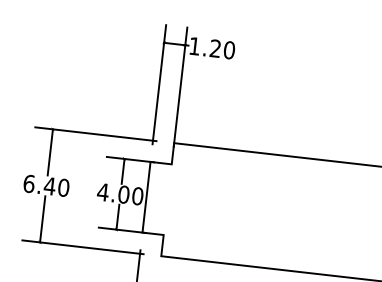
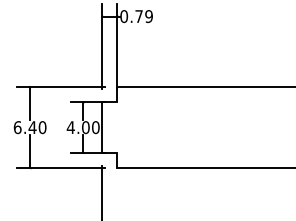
text: (211, 48) -> (136, 16), 1.20 -> 0.79

